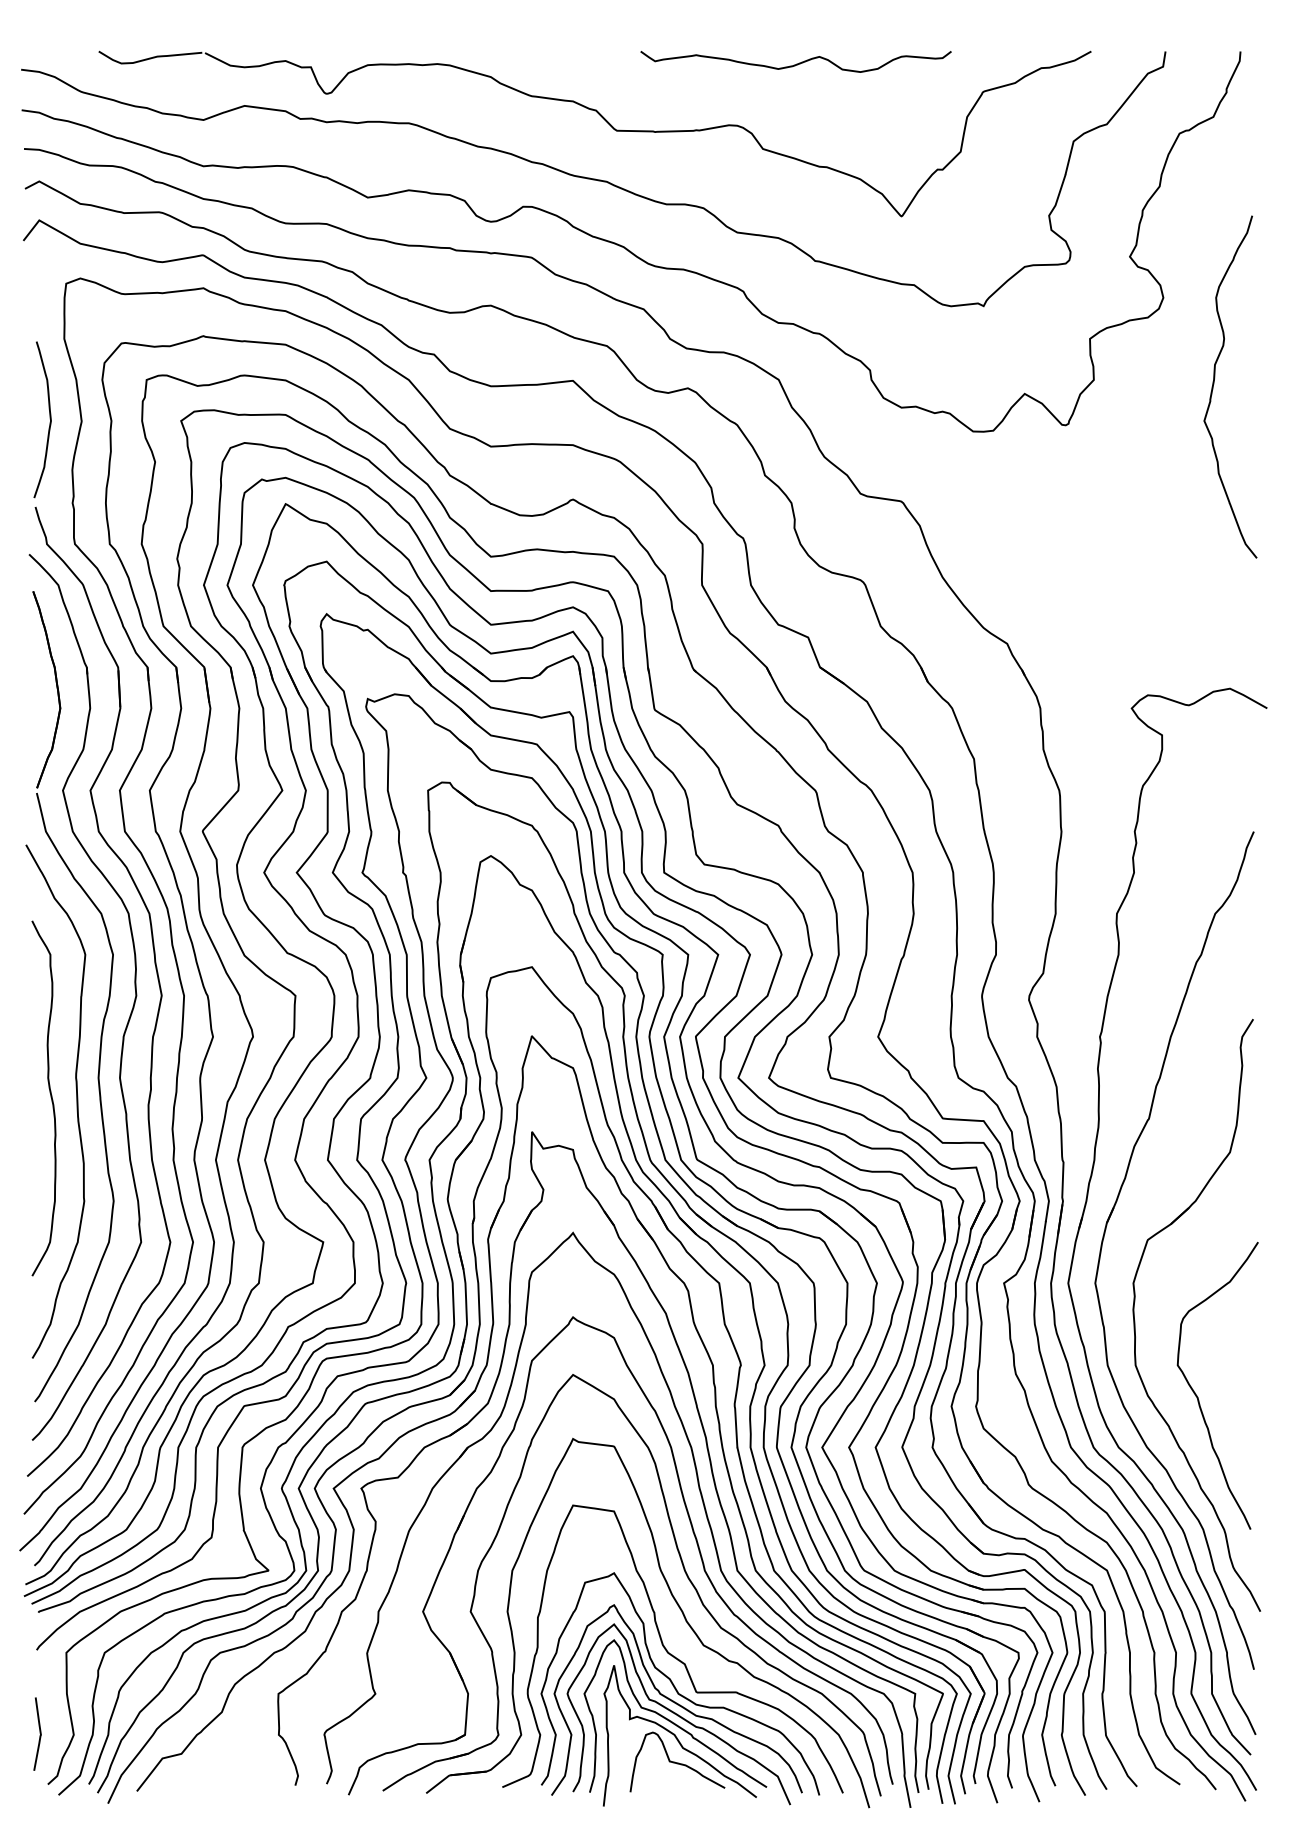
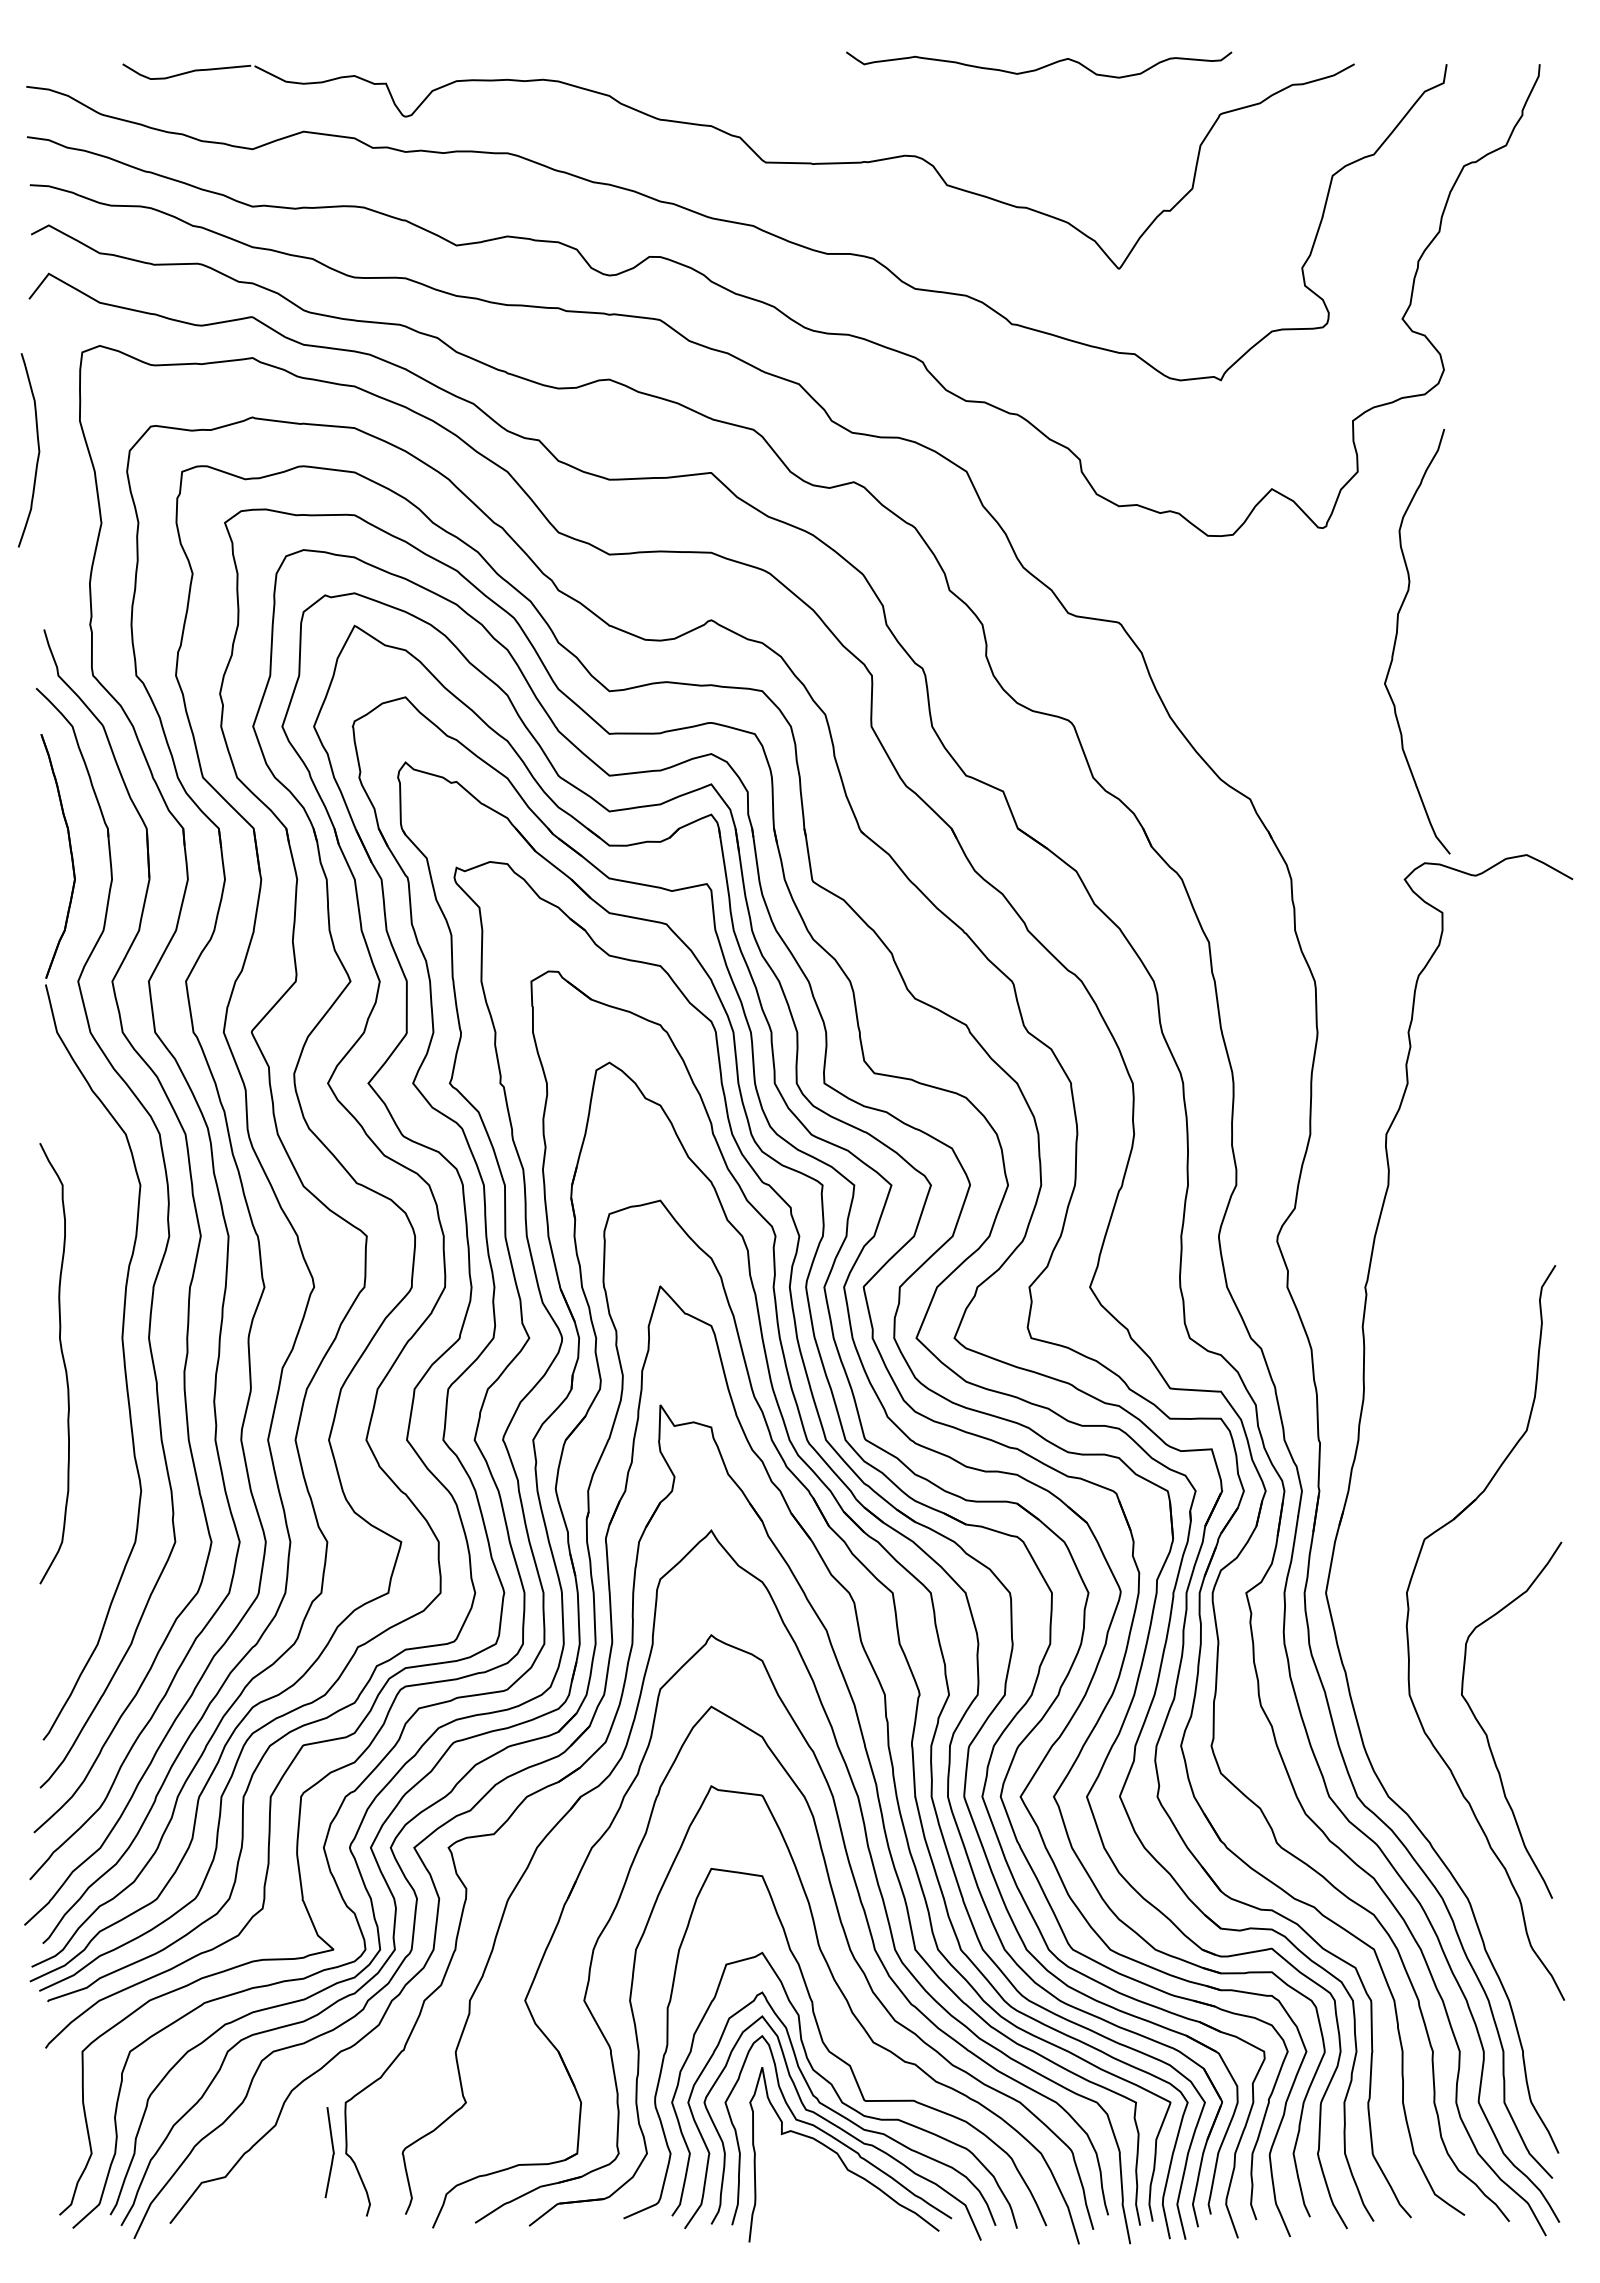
curve: (796, 63) -> (1039, 67), moved
curve: (1214, 382) -> (1397, 636), moved
curve: (49, 416) -> (37, 446), moved
curve: (76, 1101) -> (95, 1367), removed
part: (1105, 1232) -> (1372, 1529), removed
curve: (39, 1734) -> (332, 2152), moved
curve: (677, 1762) -> (840, 2187), removed

